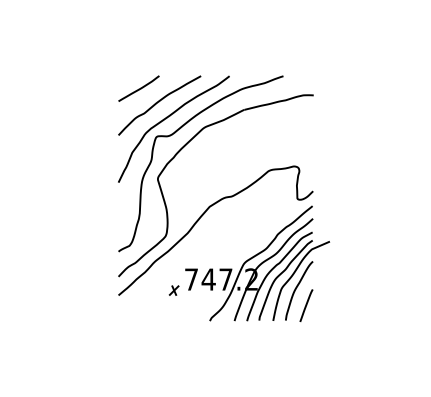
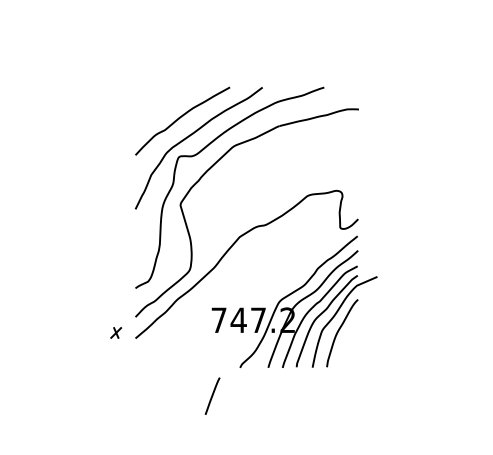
curve: (139, 88) -> (159, 101), removed
part: (174, 290) -> (116, 332), moved
line: (306, 305) -> (212, 395), moved

